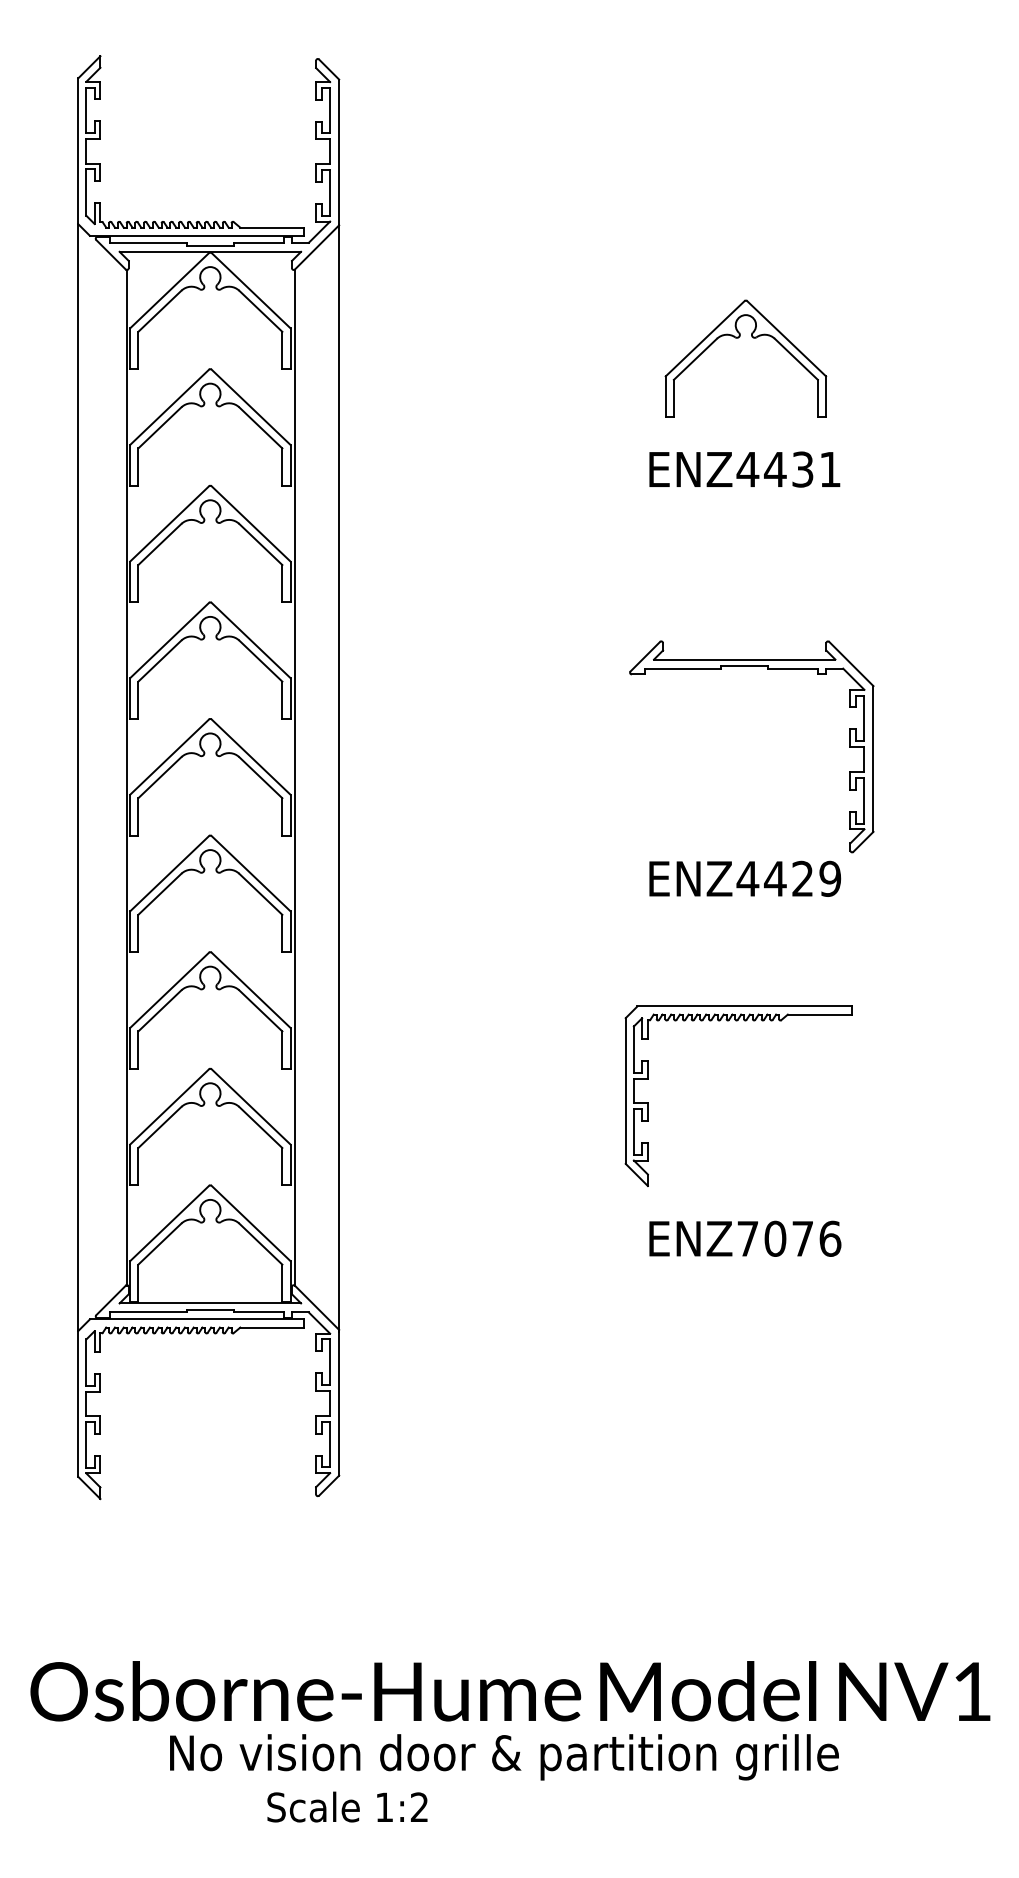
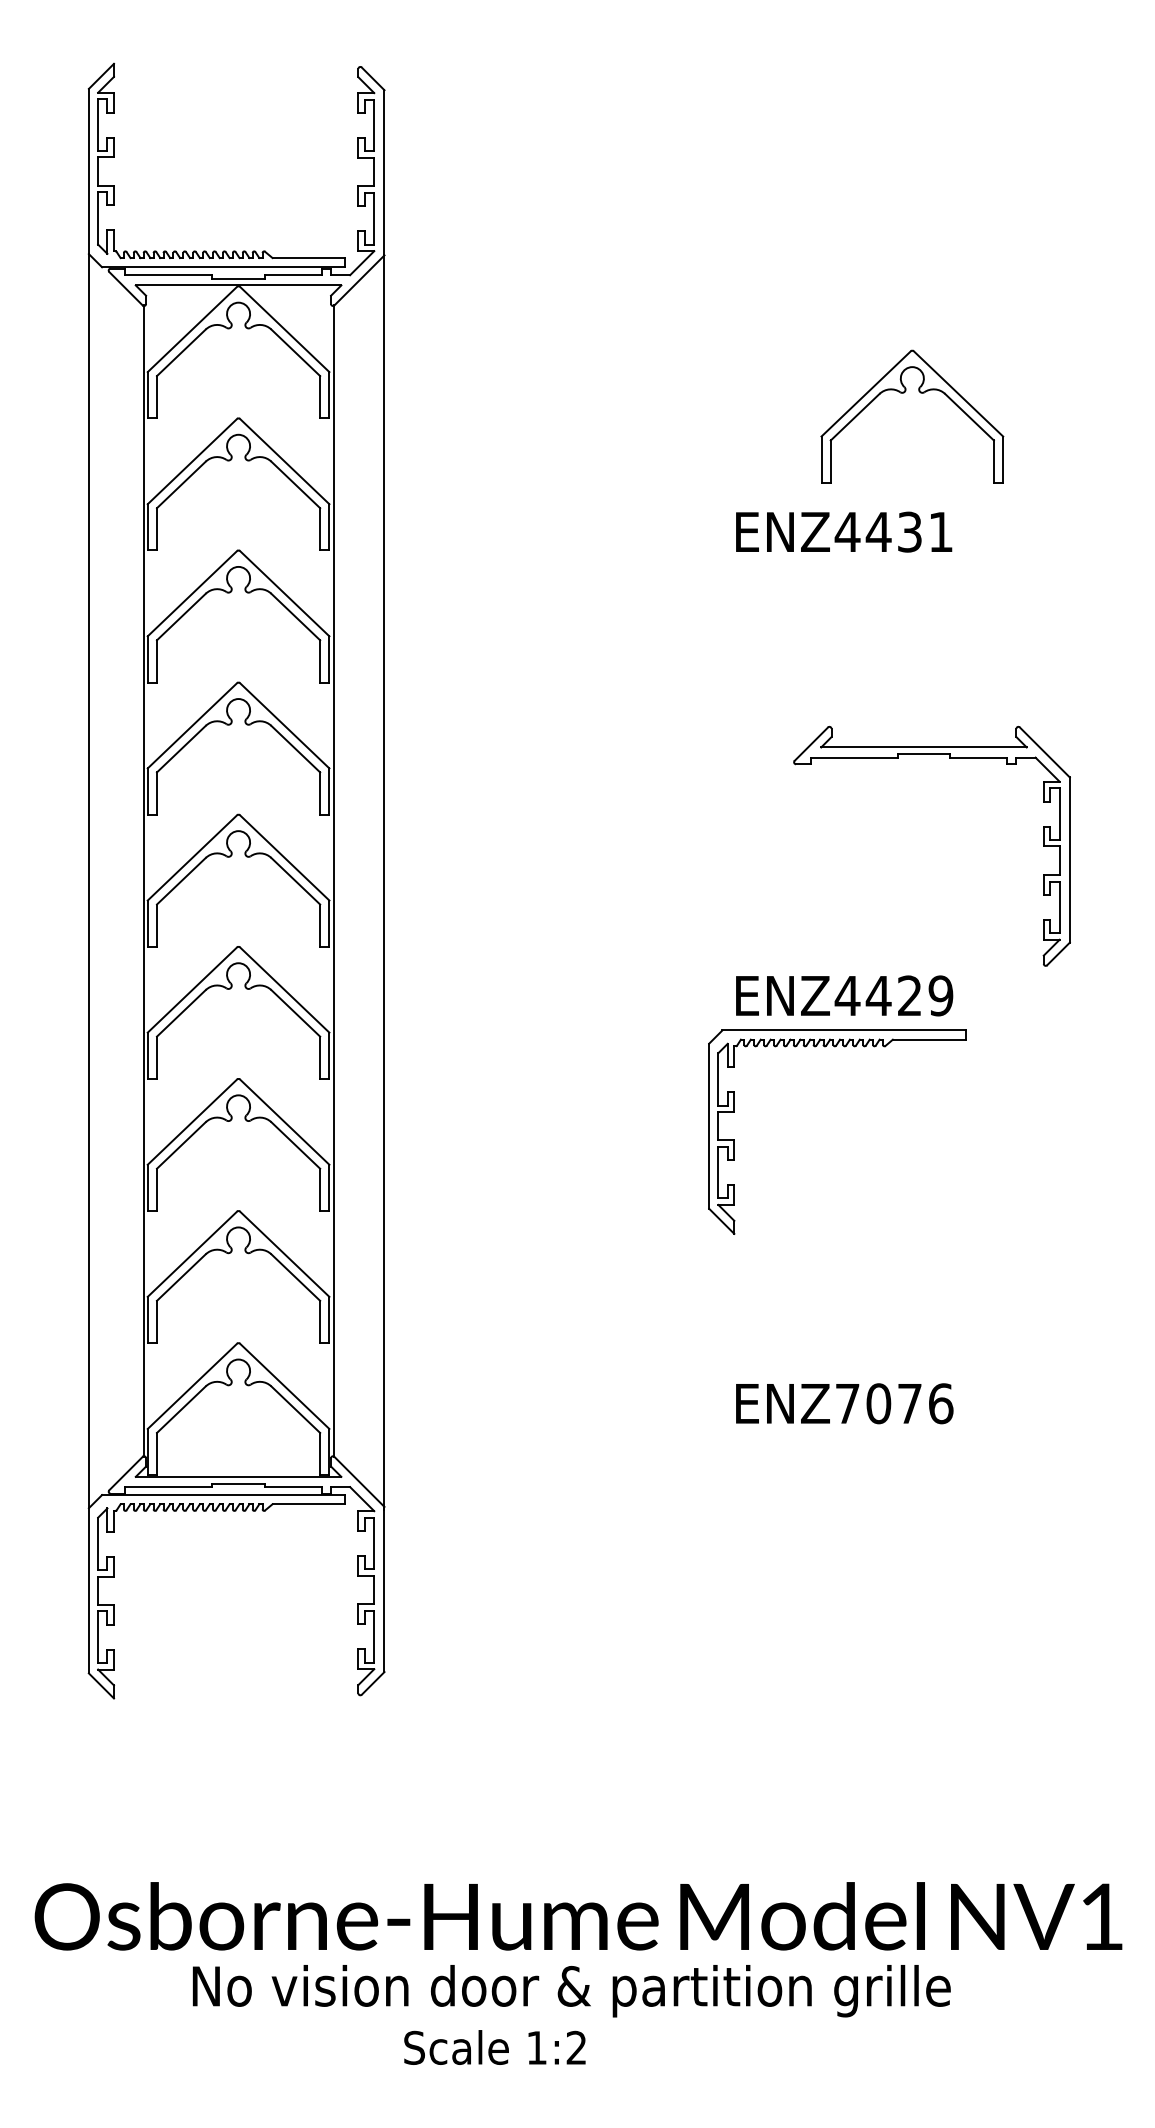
part: (738, 338) -> (904, 393), moved
part: (767, 669) -> (949, 758), moved
part: (737, 1021) -> (835, 1047), moved
text: (347, 1807) -> (494, 2047), moved

